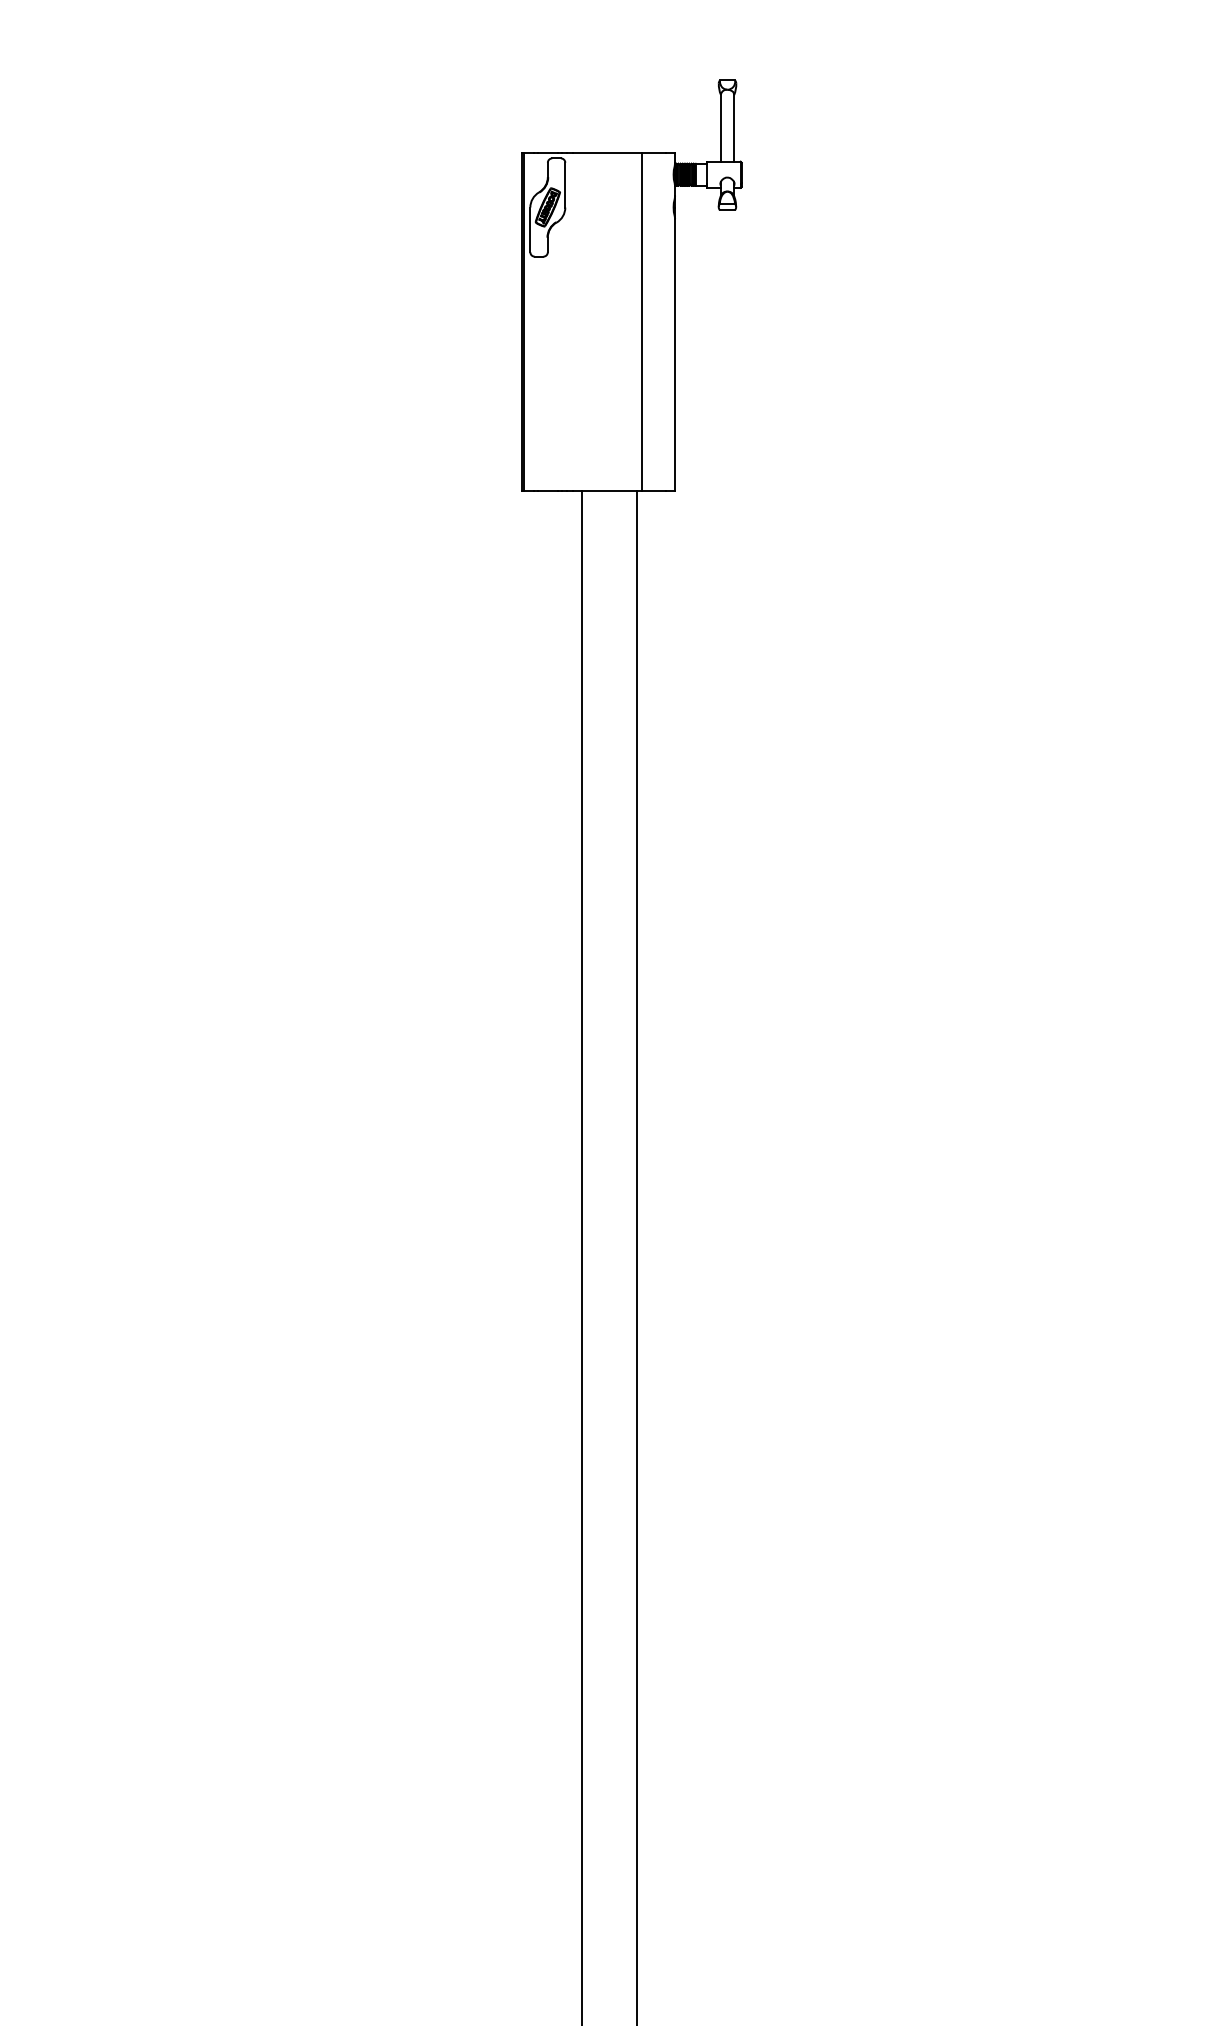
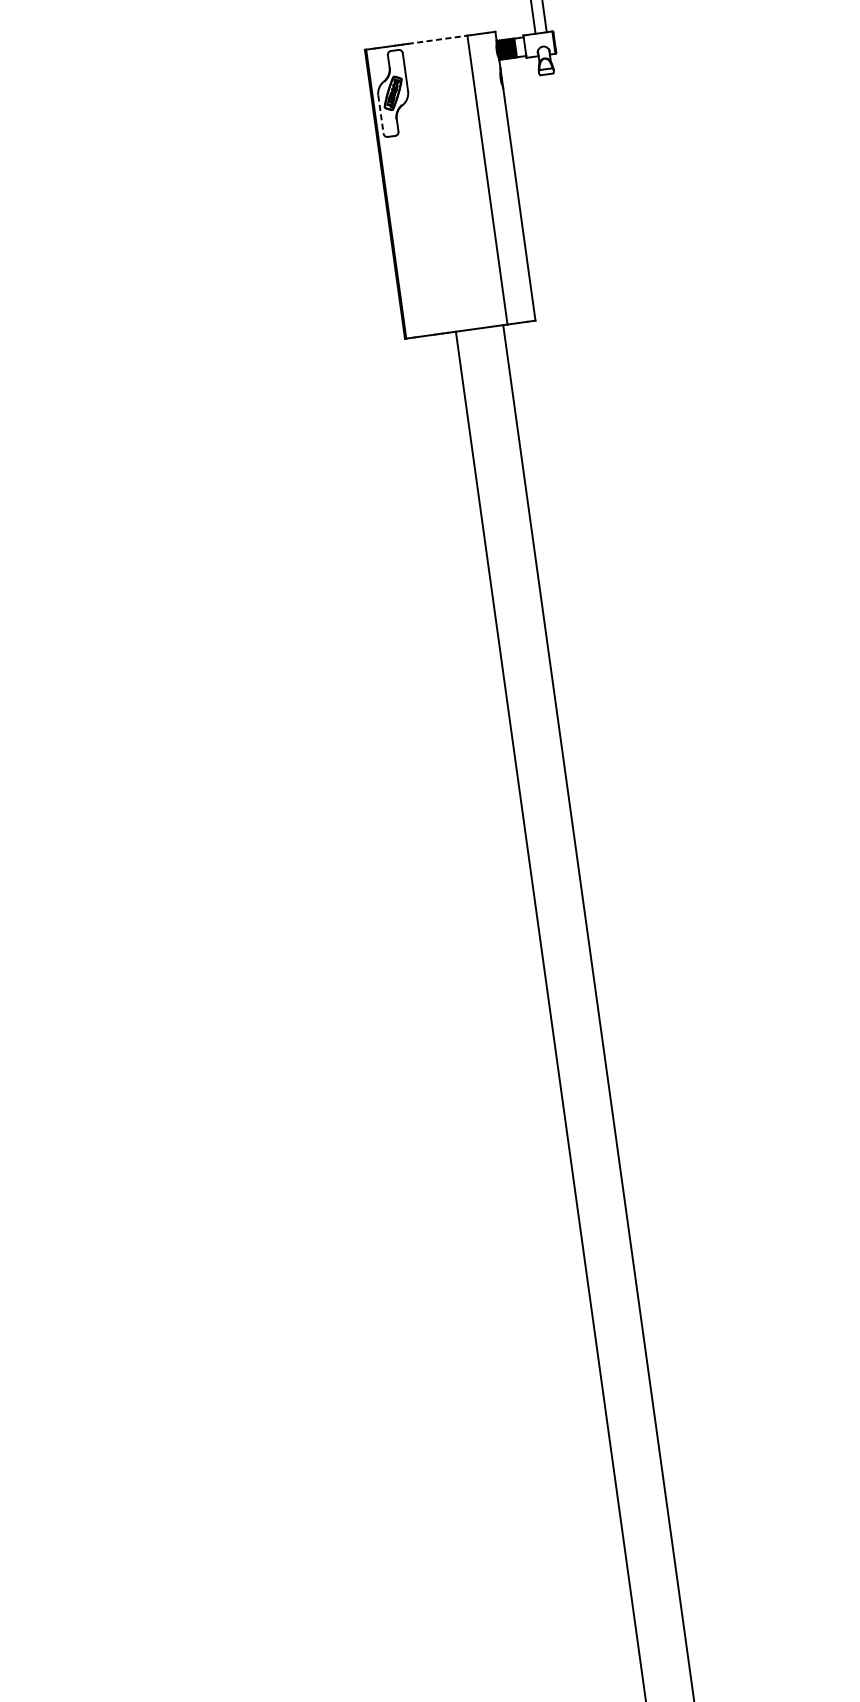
line: (607, 152) -> (437, 39), solid -> dashed
line: (530, 230) -> (381, 115), solid -> dashed

